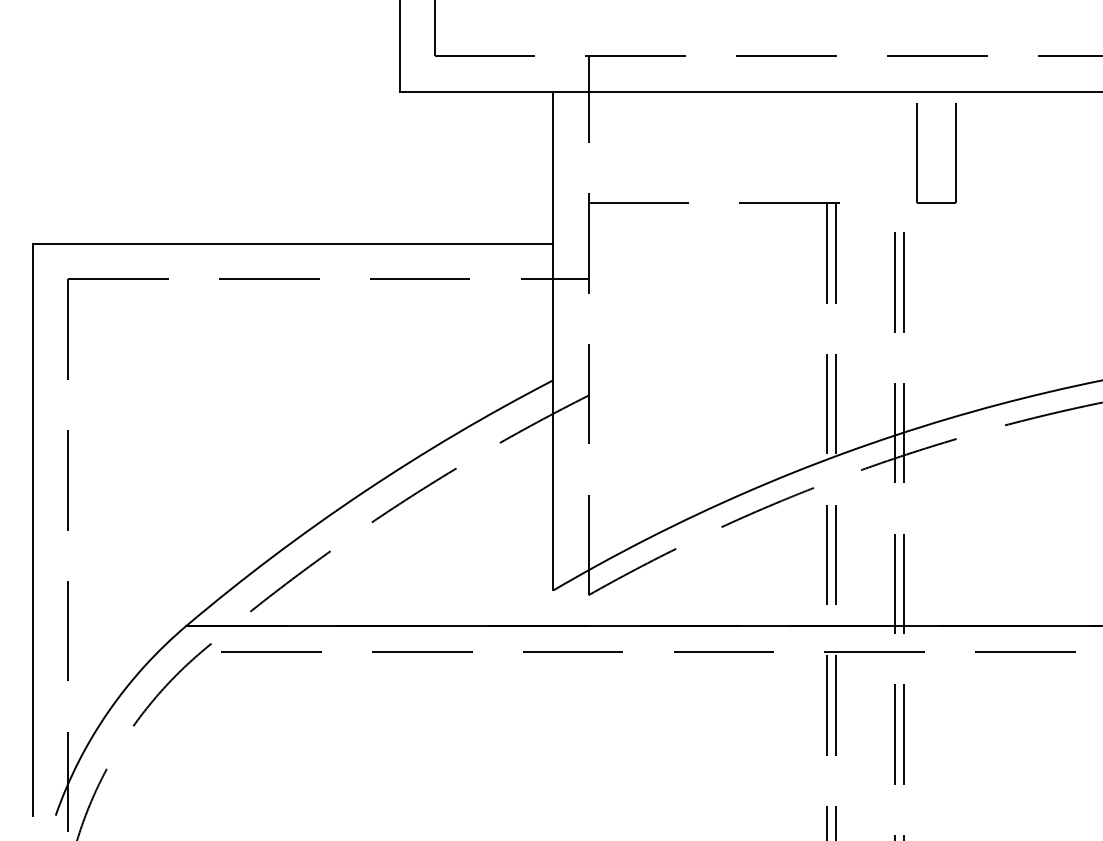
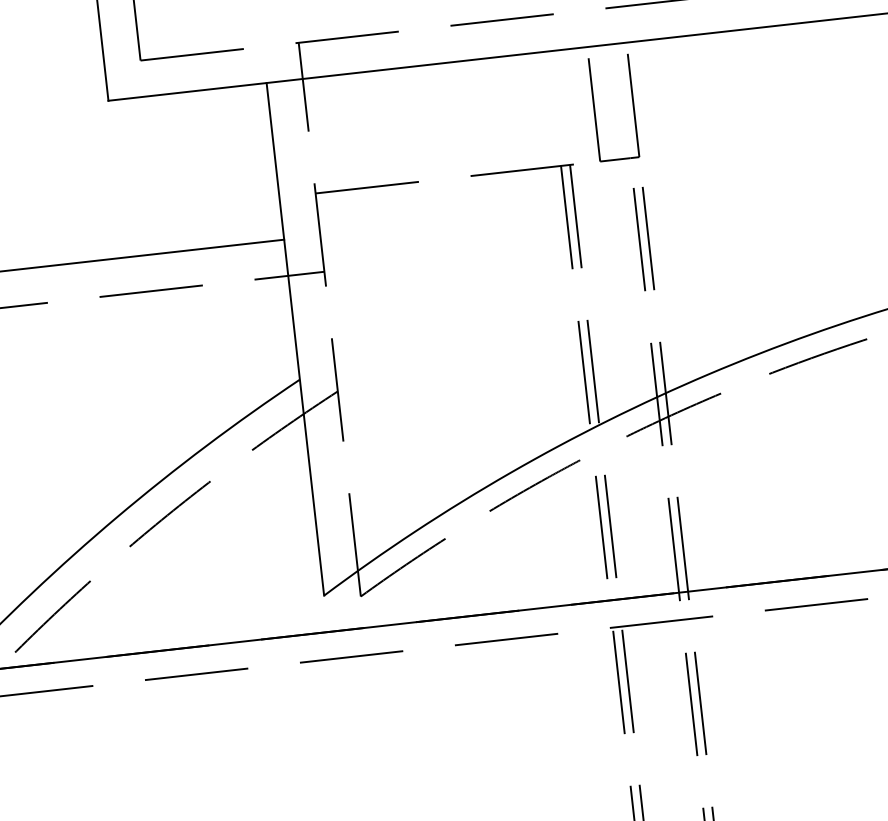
part: (917, 153) -> (594, 110), moved

